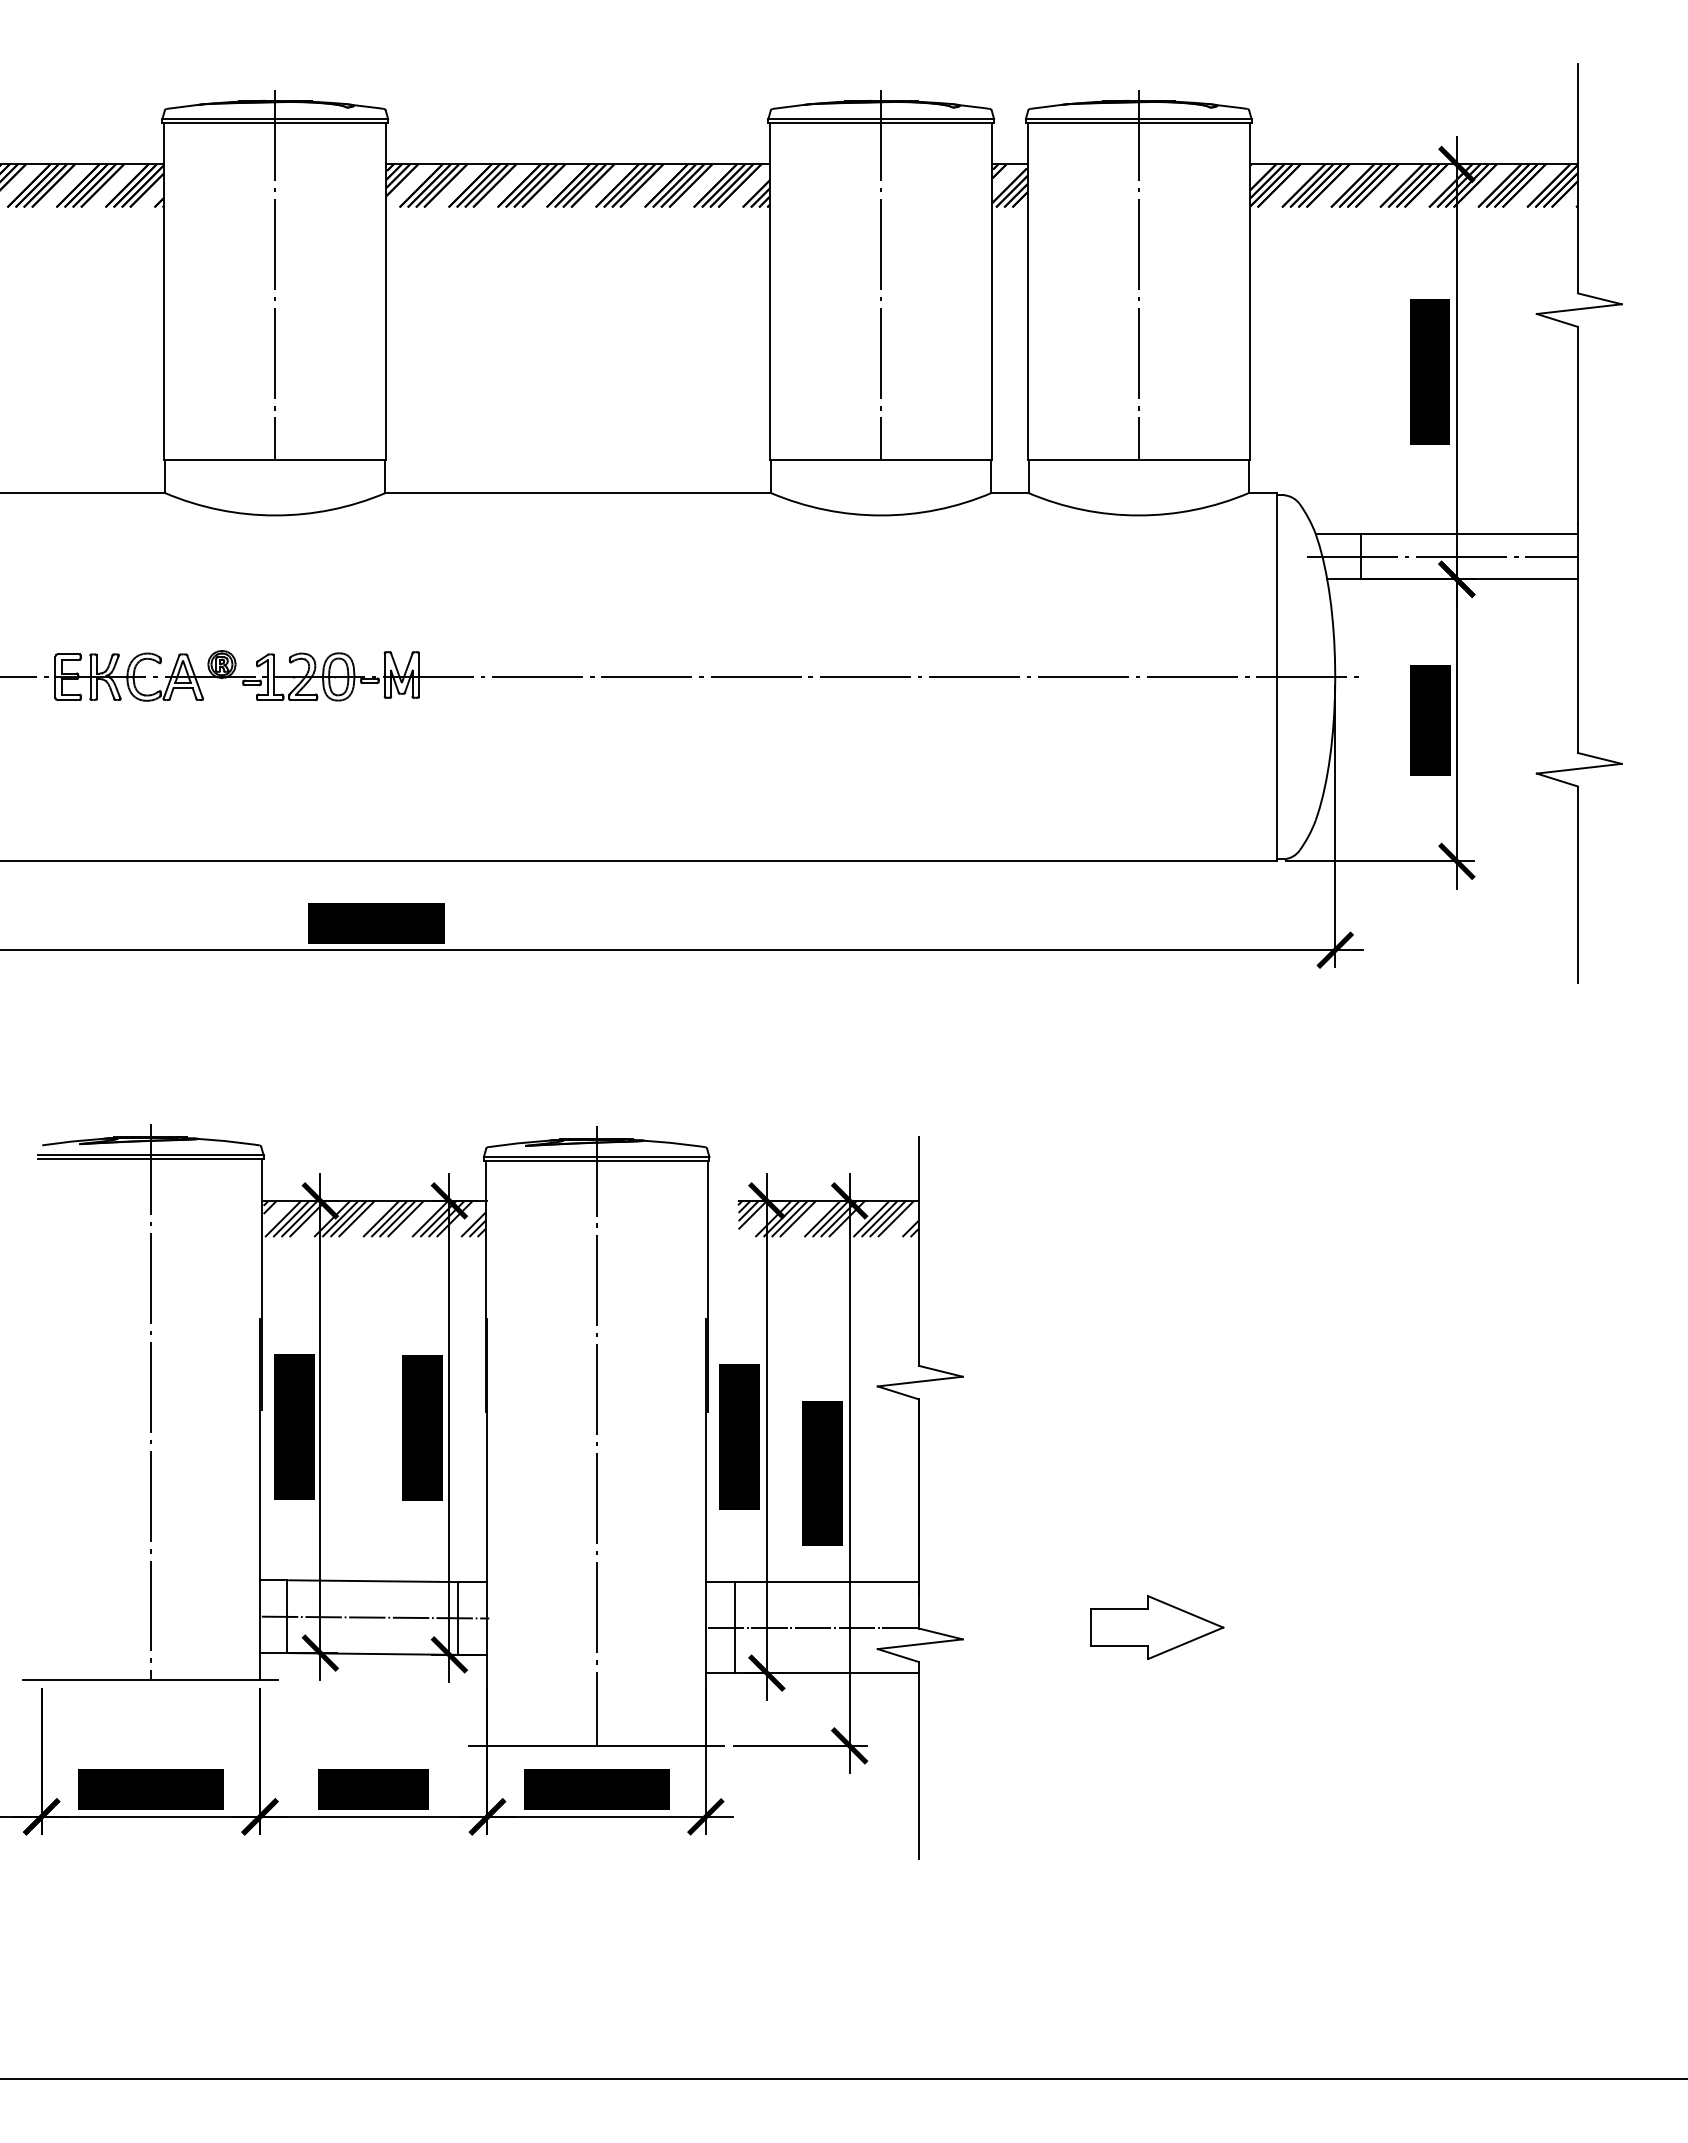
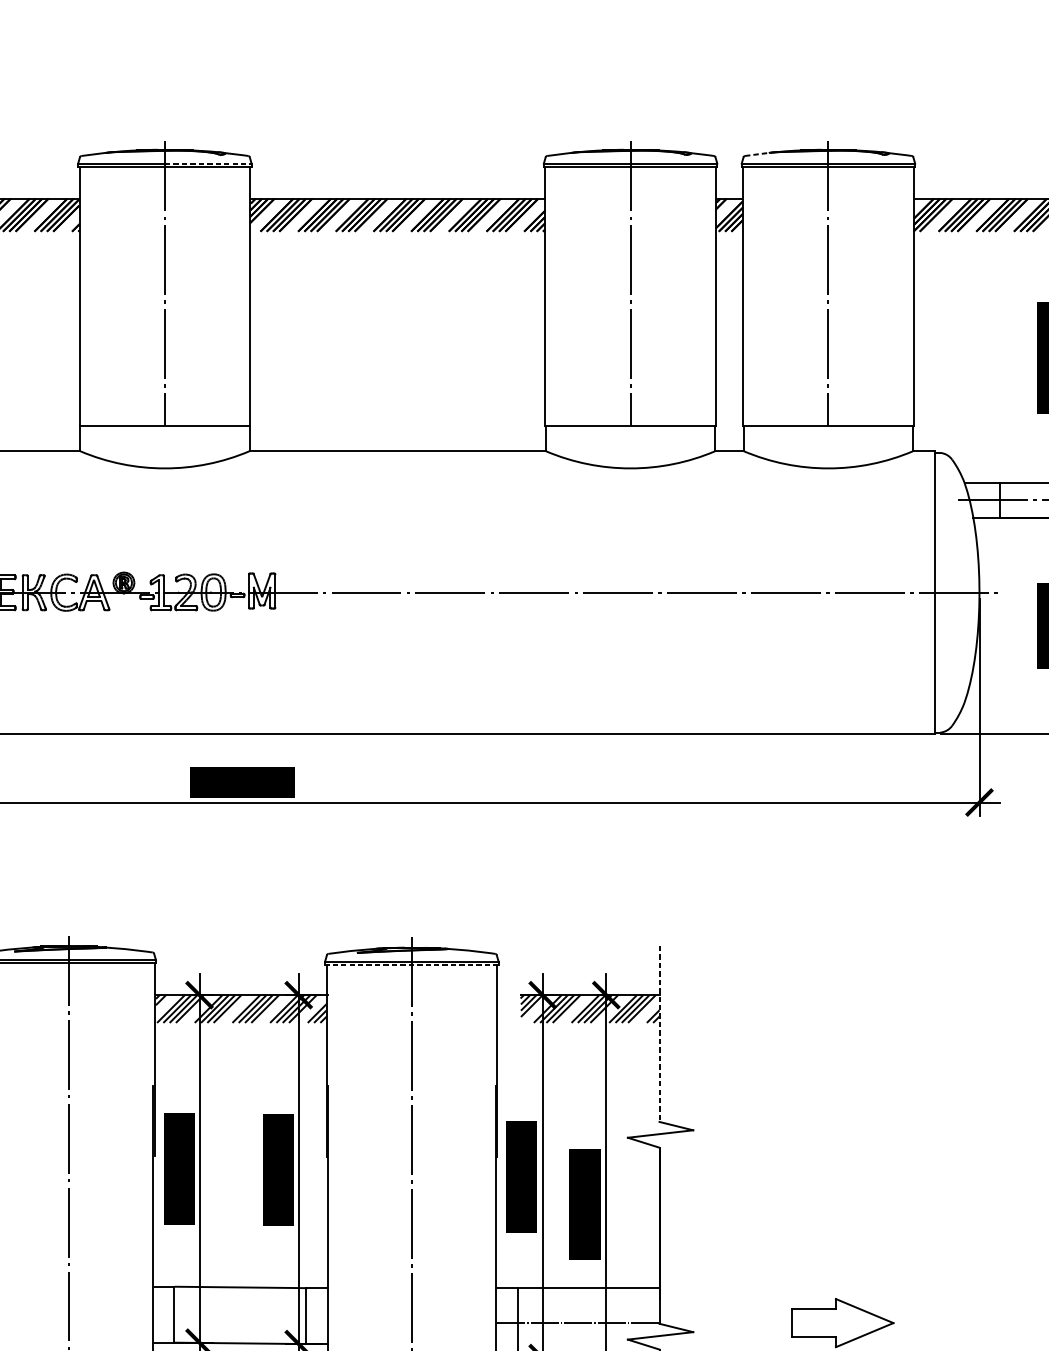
line: (1048, 106) -> (759, 154), solid -> dashed
line: (332, 118) -> (208, 163), solid -> dashed
line: (596, 1161) -> (411, 964), solid -> dashed
line: (918, 1251) -> (659, 1034), solid -> dashed
line: (375, 1617) -> (241, 1315), removed

